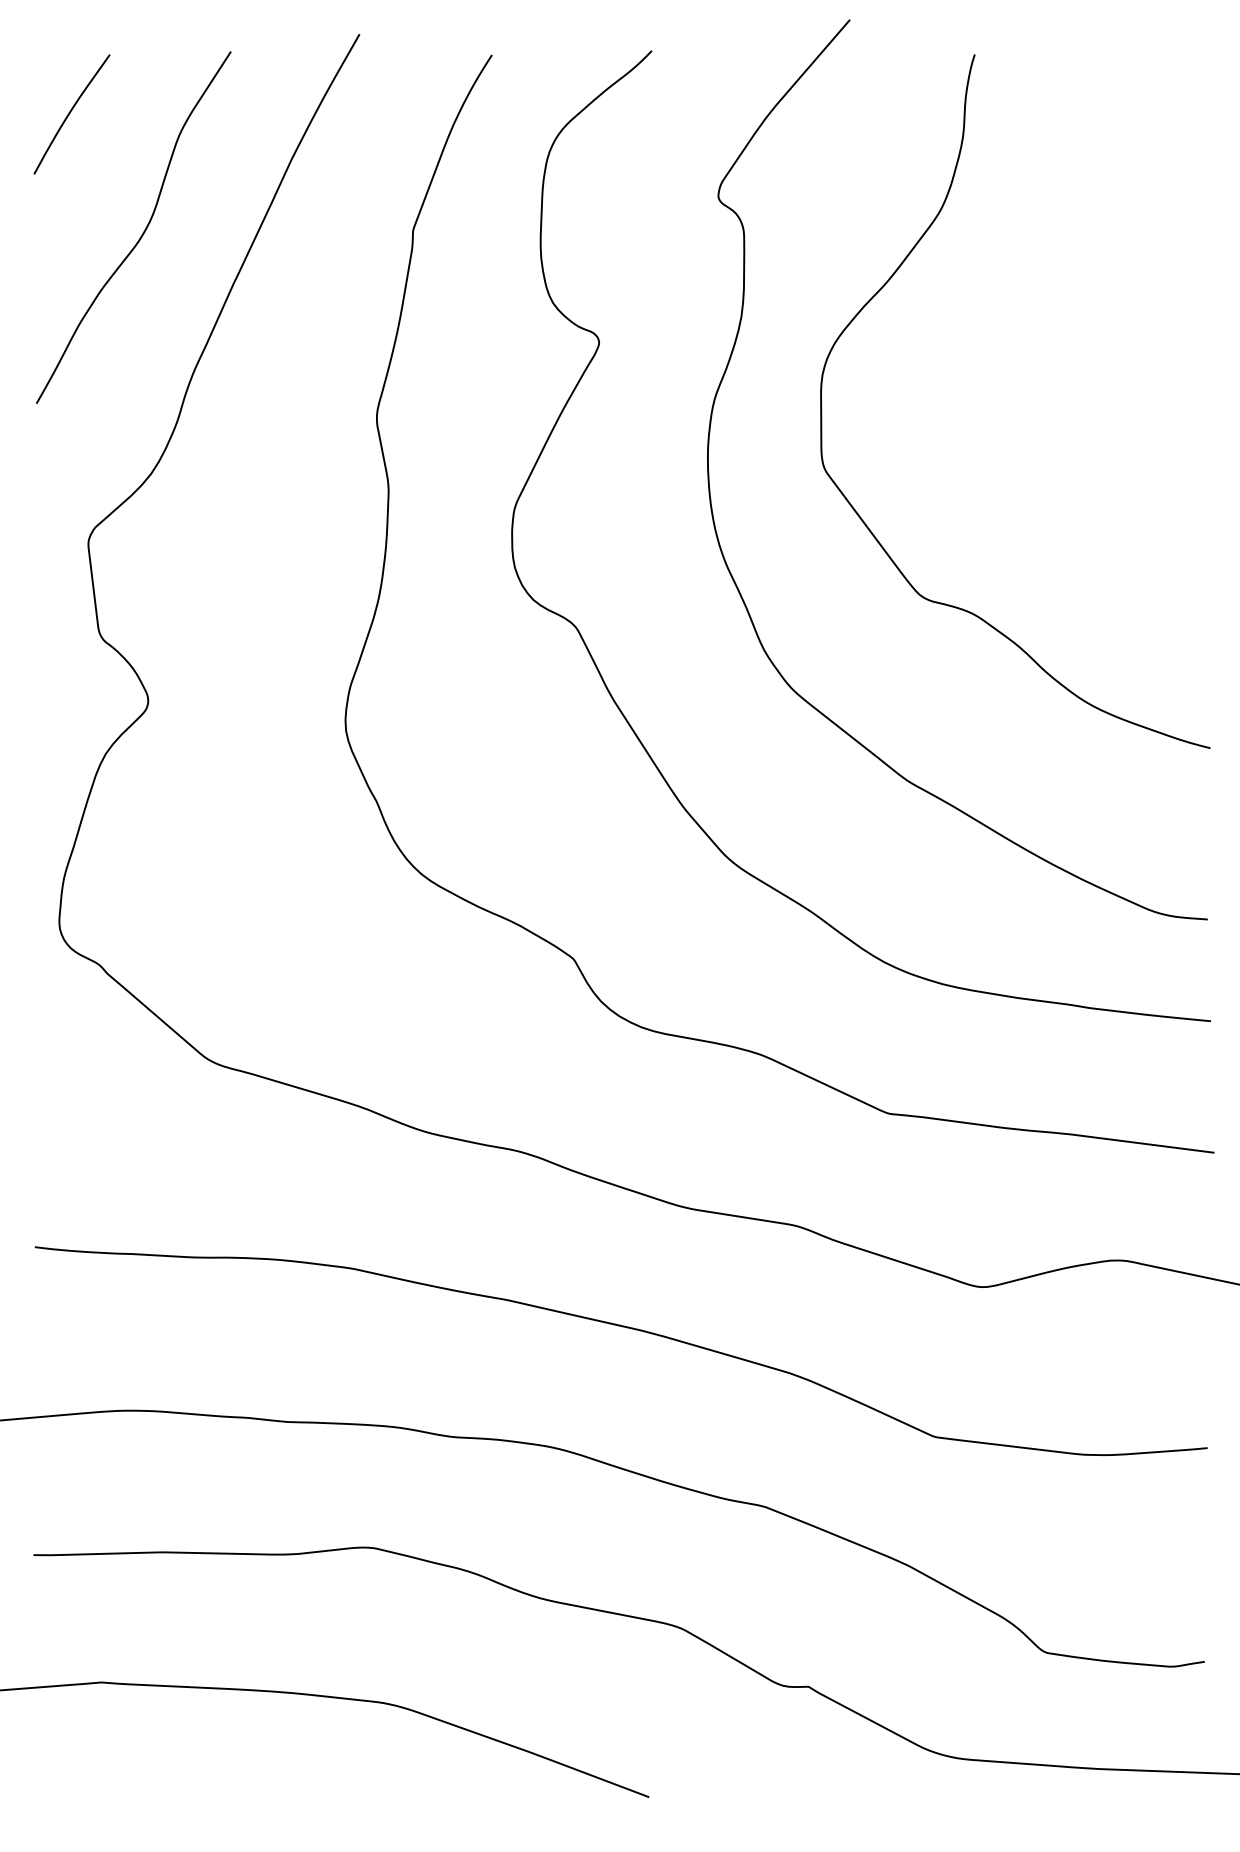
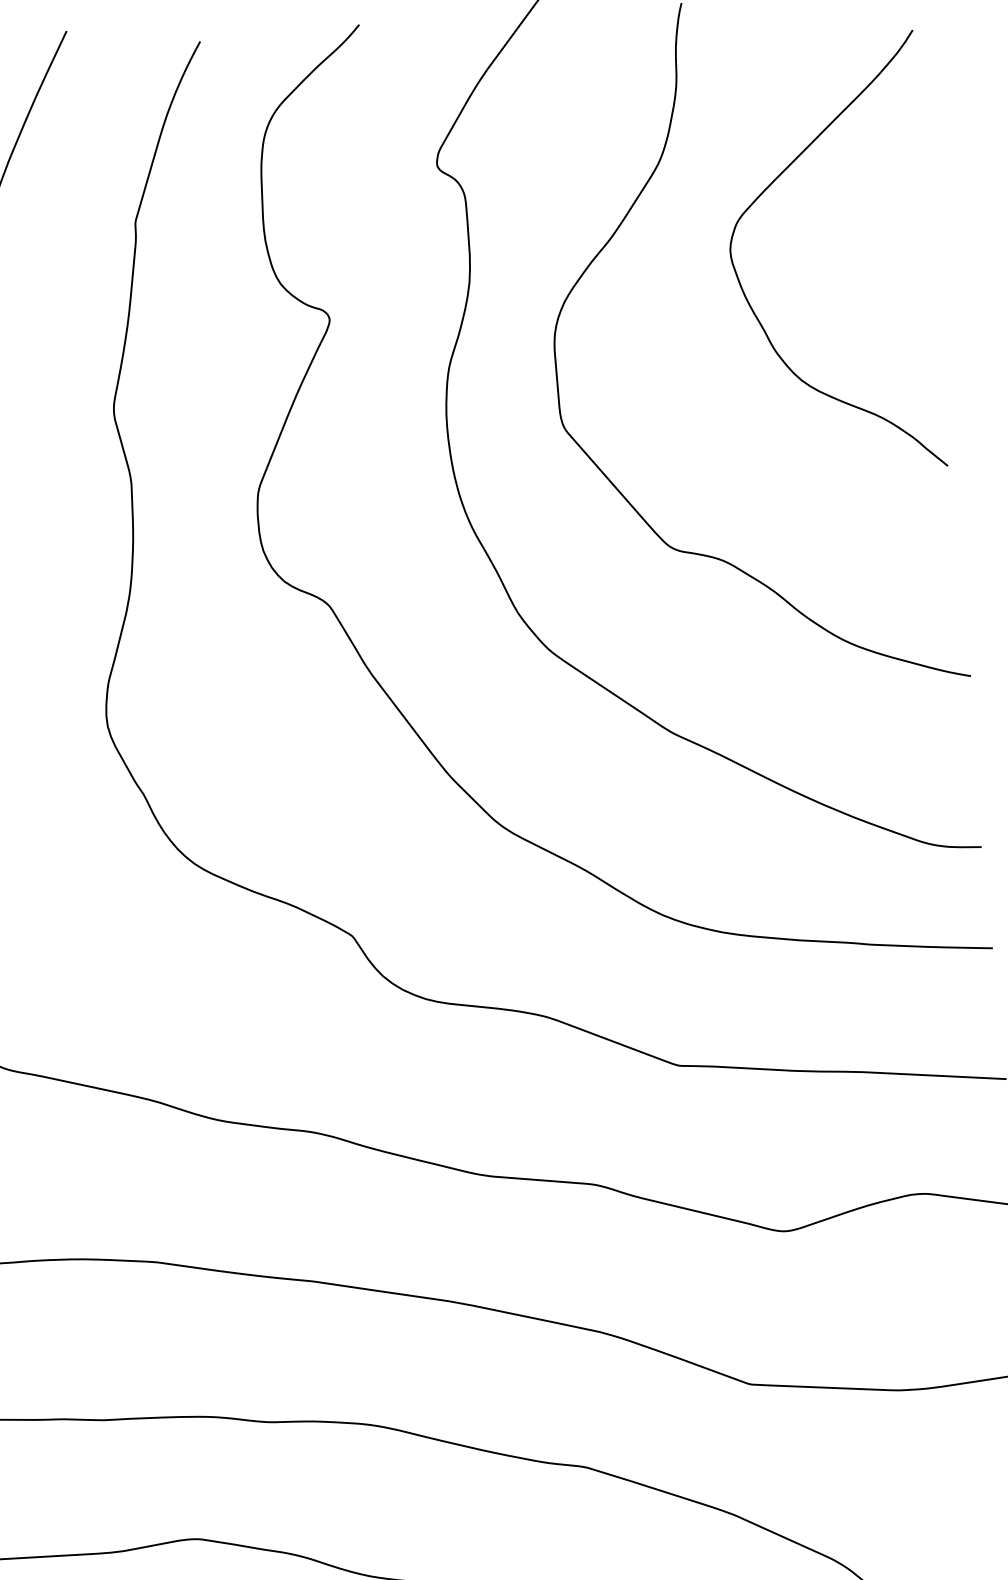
curve: (1046, 246) -> (768, 188), added

